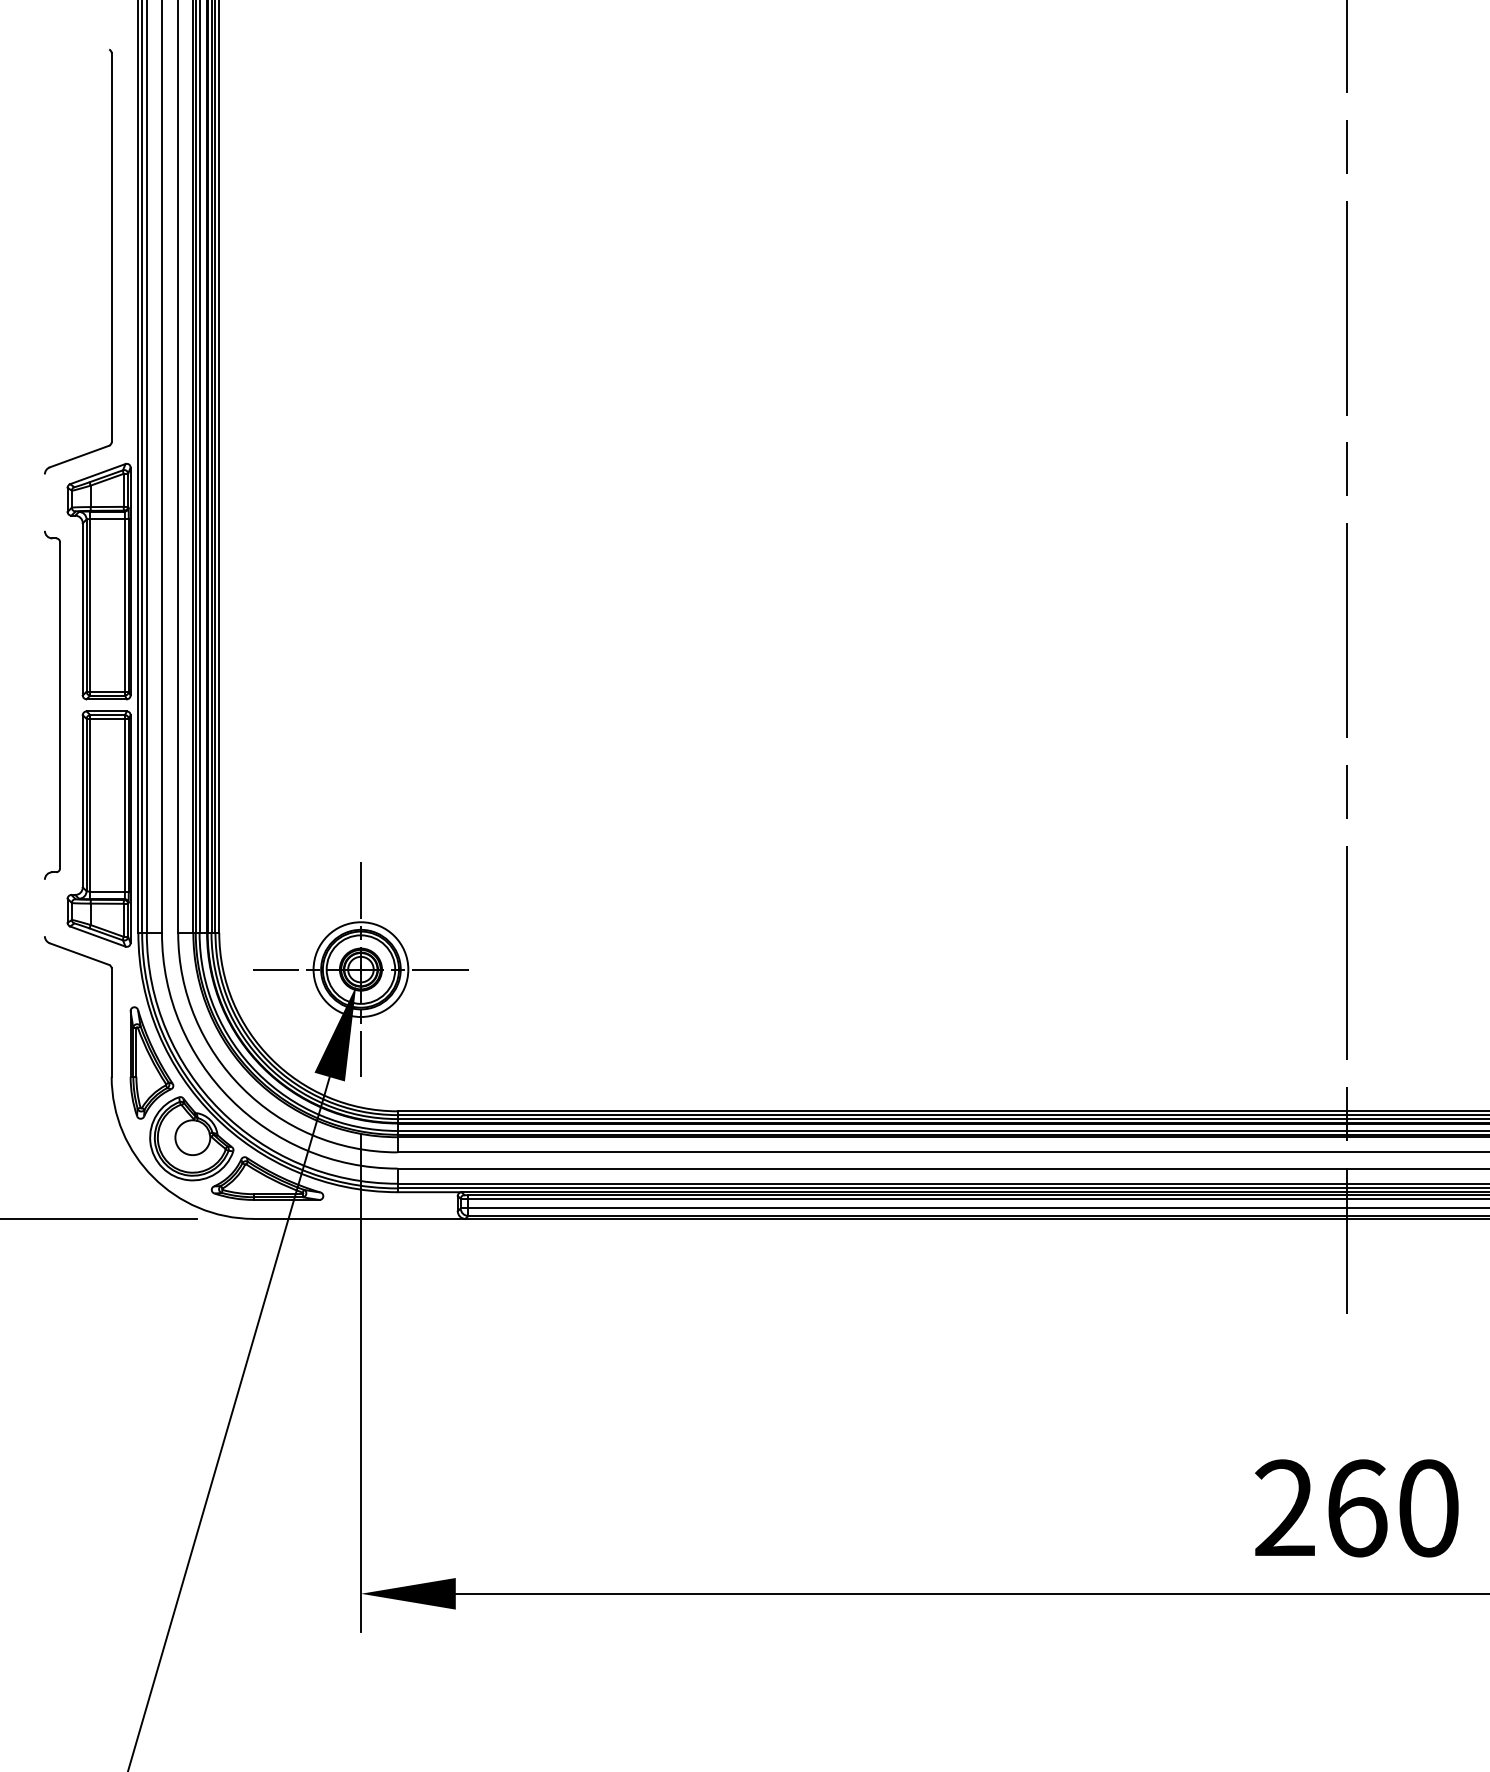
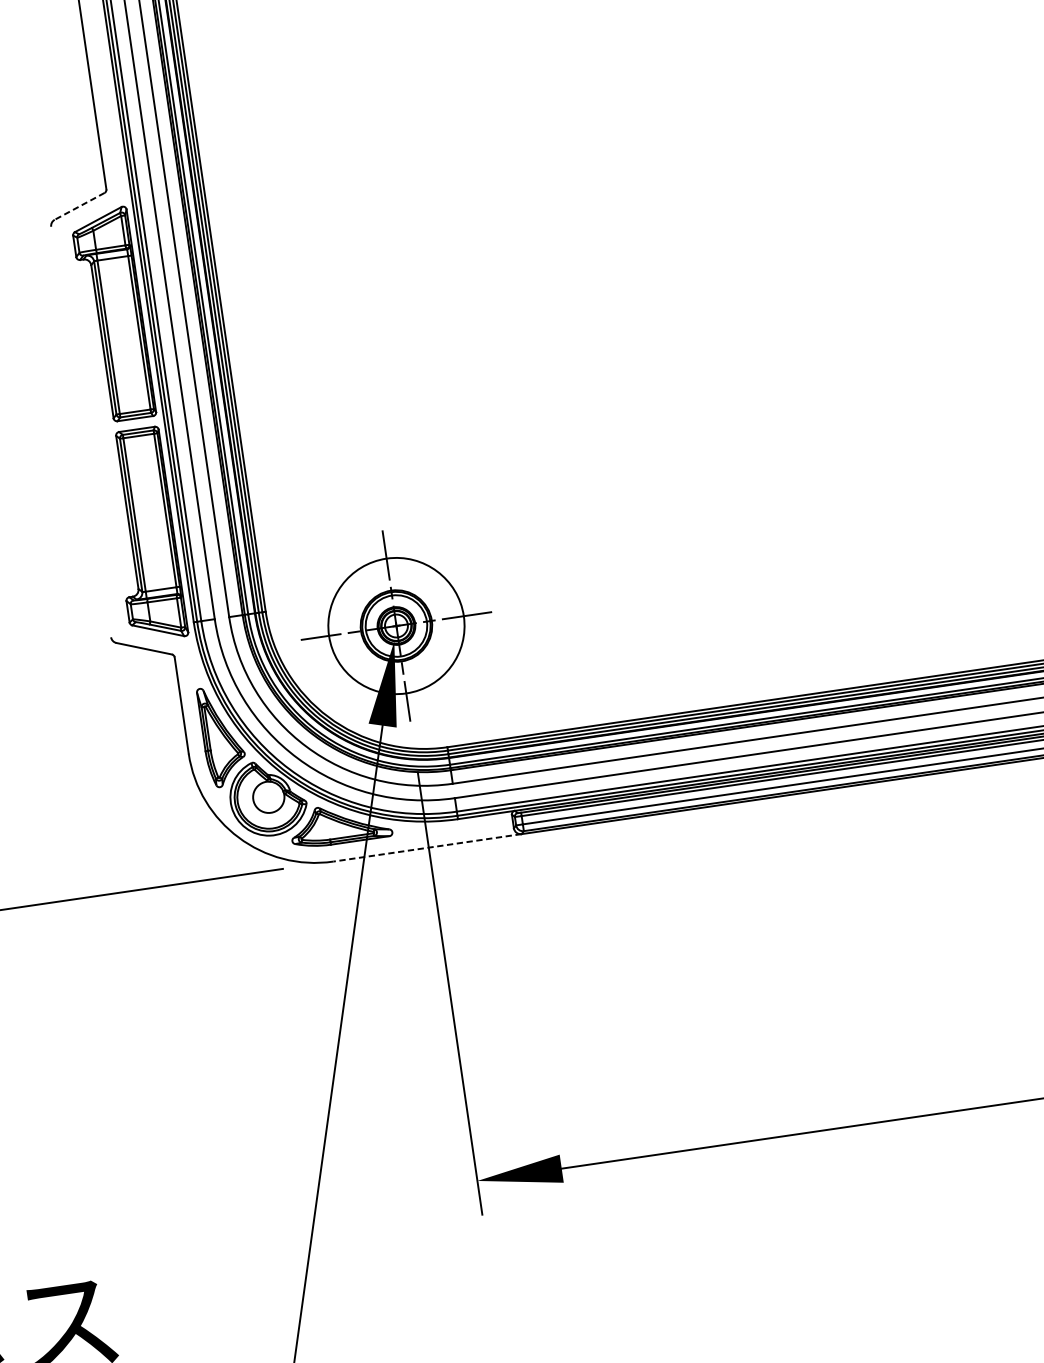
line: (79, 456) -> (79, 206), solid -> dashed
part: (59, 704) -> (94, 429), removed
circle: (360, 969) -> (396, 625), size x1.6
line: (359, 1218) -> (427, 847), solid -> dashed

